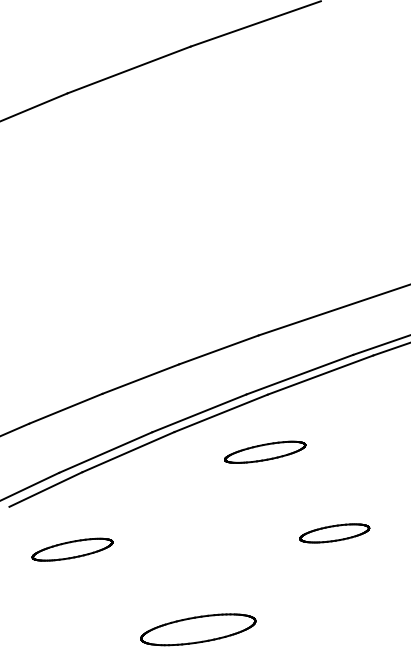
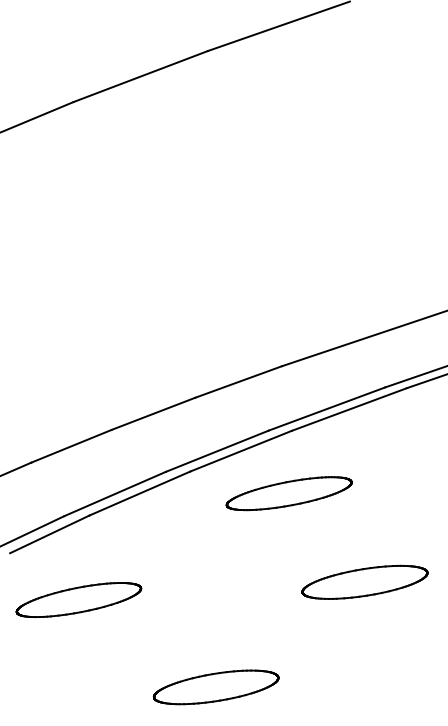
part: (264, 452) -> (288, 493), size x1.43
part: (334, 532) -> (364, 581), size x1.67
part: (72, 549) -> (78, 599), size x1.43

